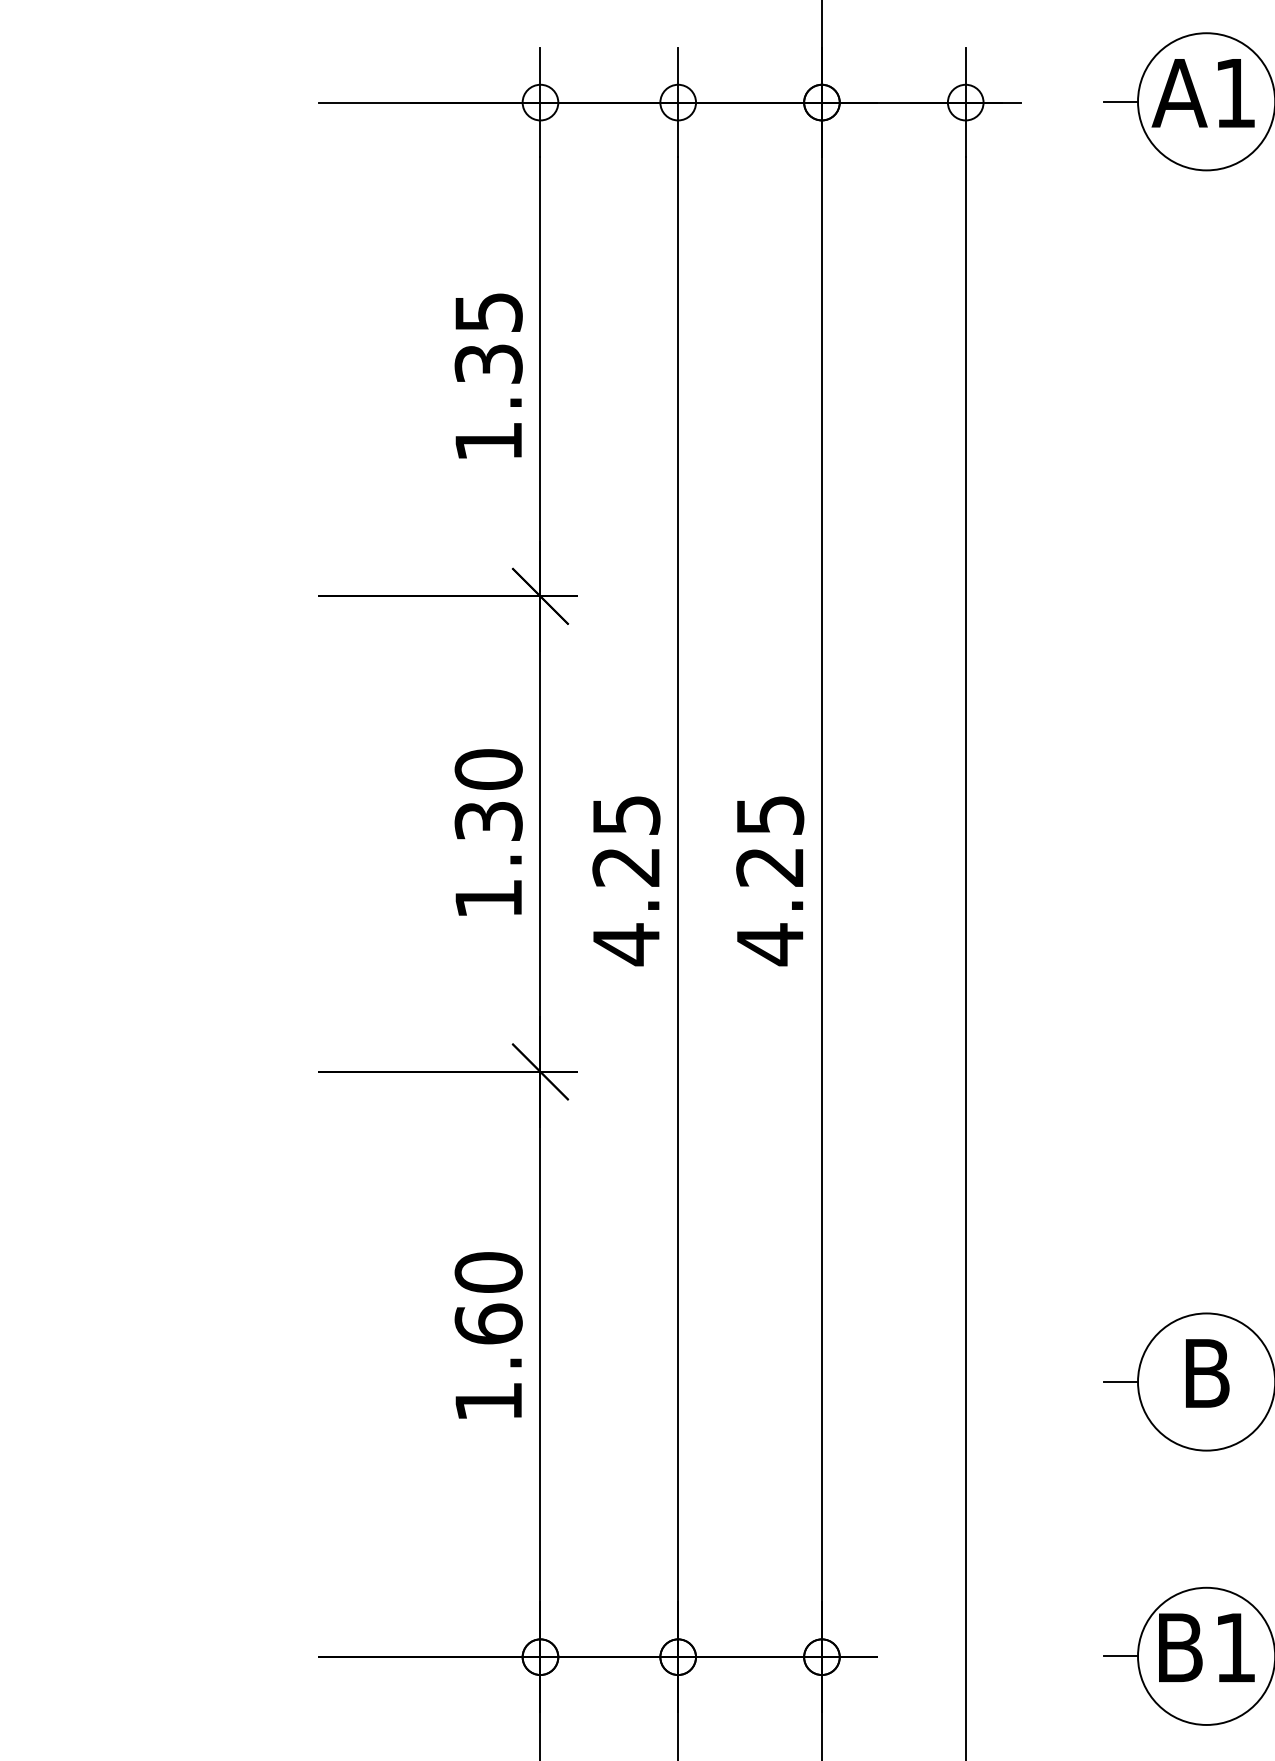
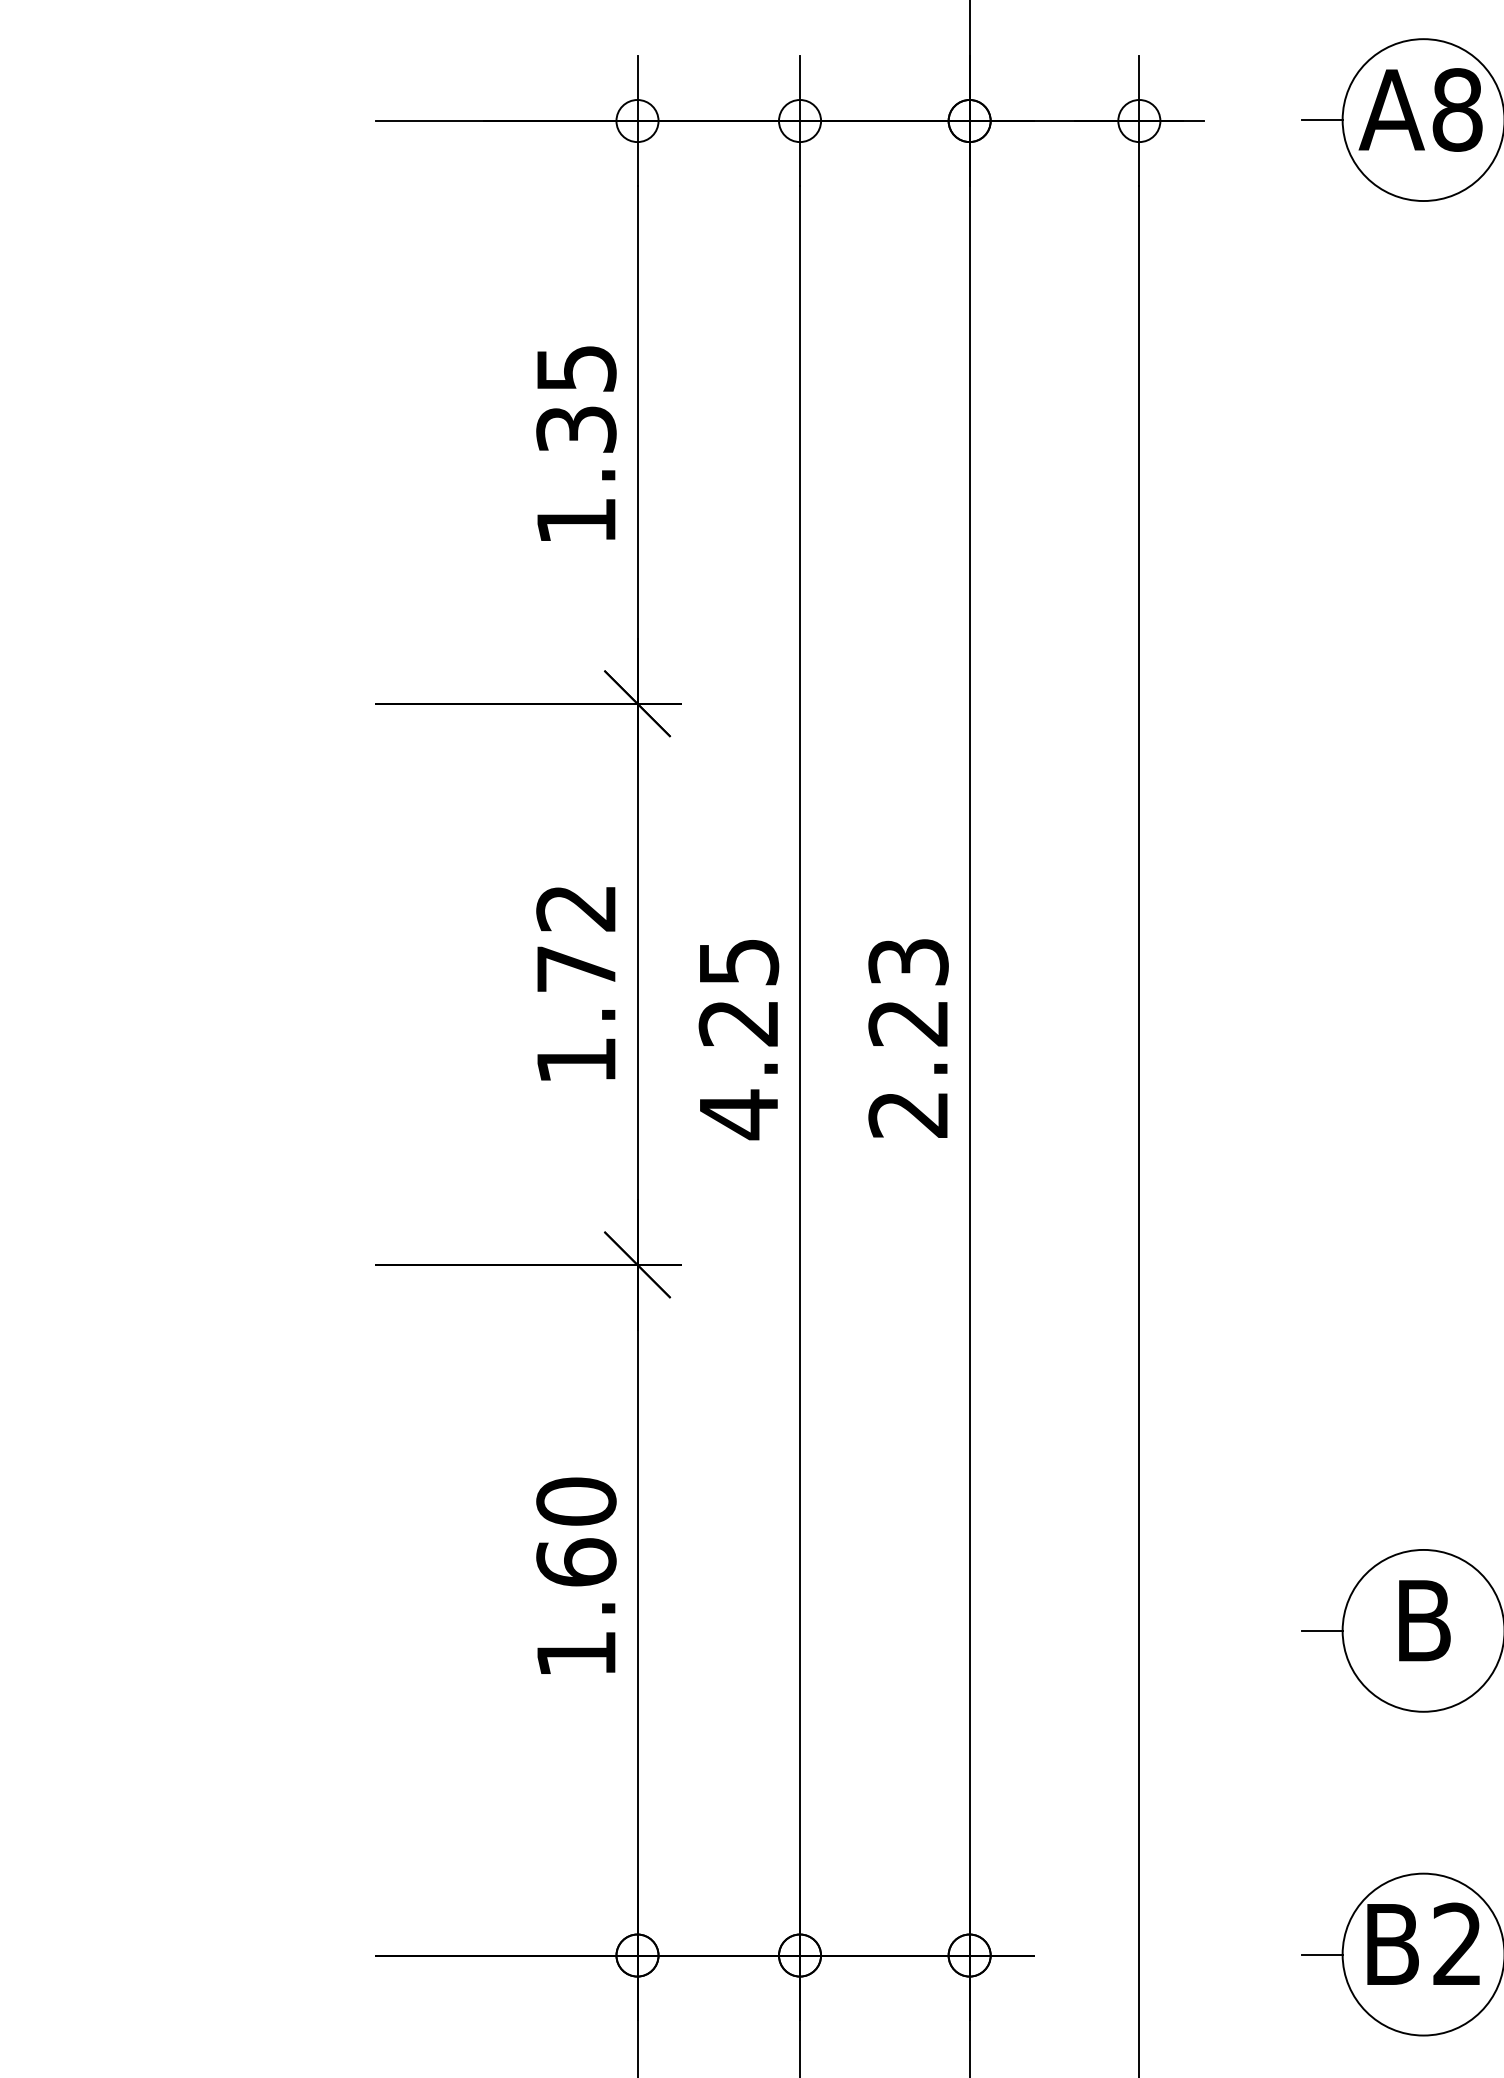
text: (1235, 92) -> (1457, 109), A1 -> A8
text: (488, 795) -> (576, 938), 1.30 -> 1.72
text: (770, 880) -> (908, 1039), 4.25 -> 2.23
text: (1234, 1646) -> (1456, 1943), B1 -> B2

